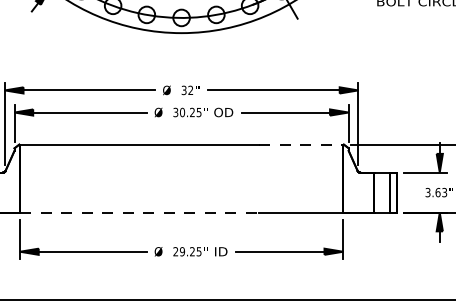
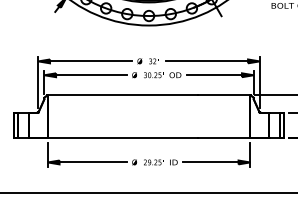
line: (302, 144) -> (224, 95), dashed -> solid
line: (139, 211) -> (122, 137), dashed -> solid

